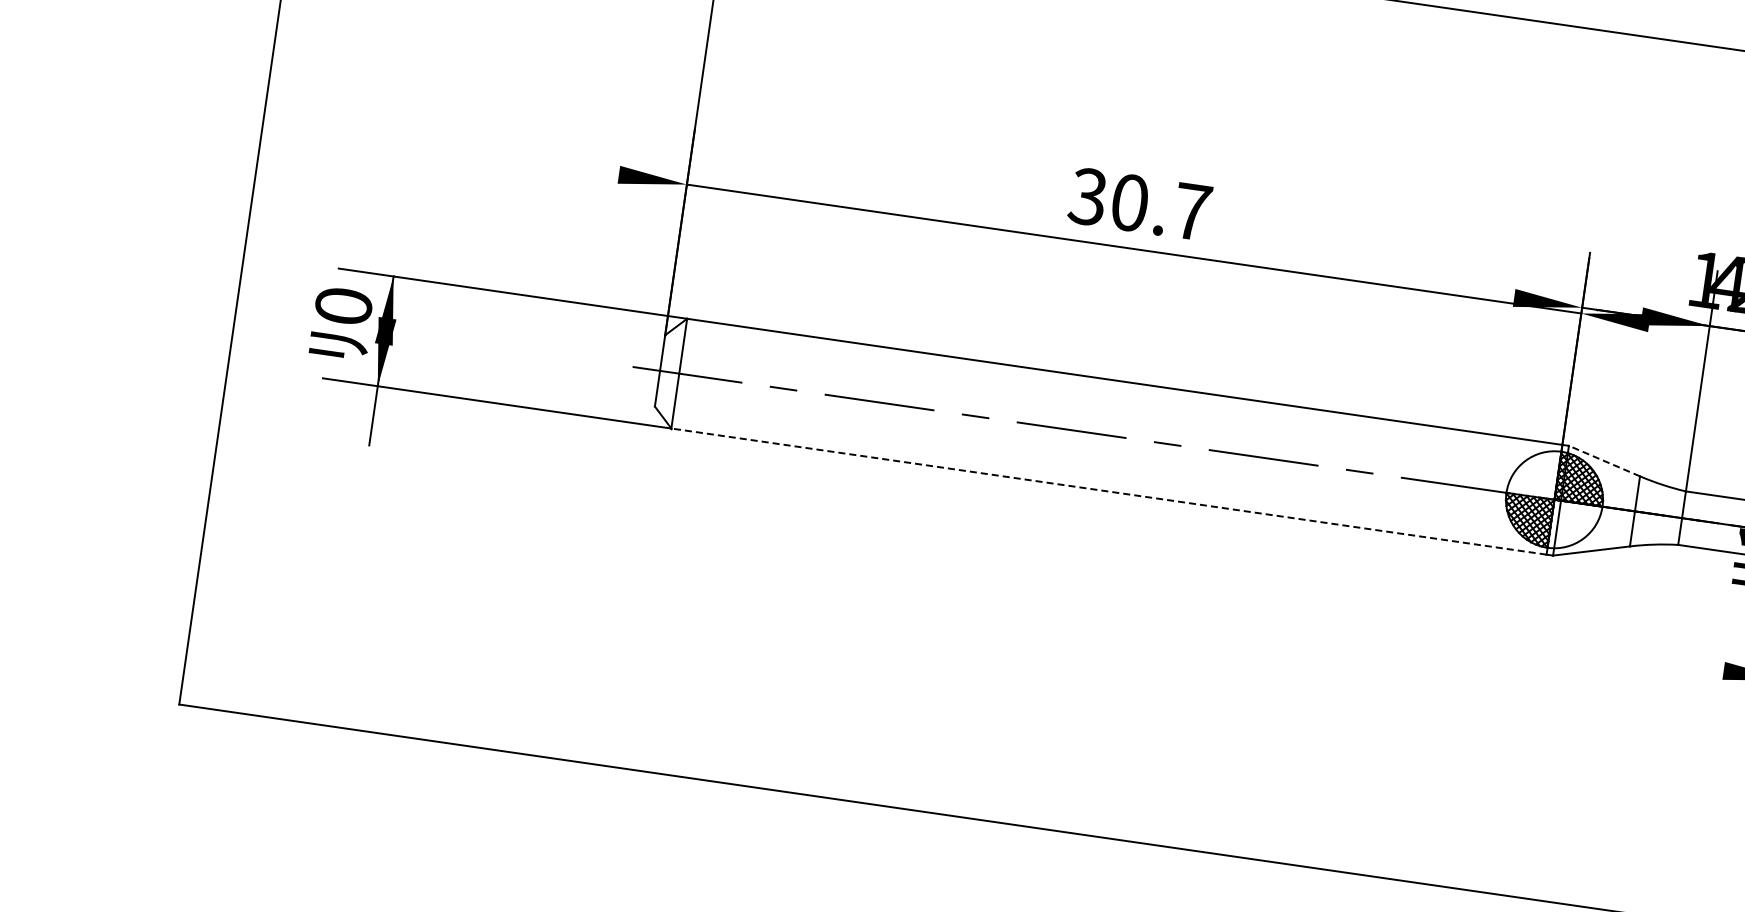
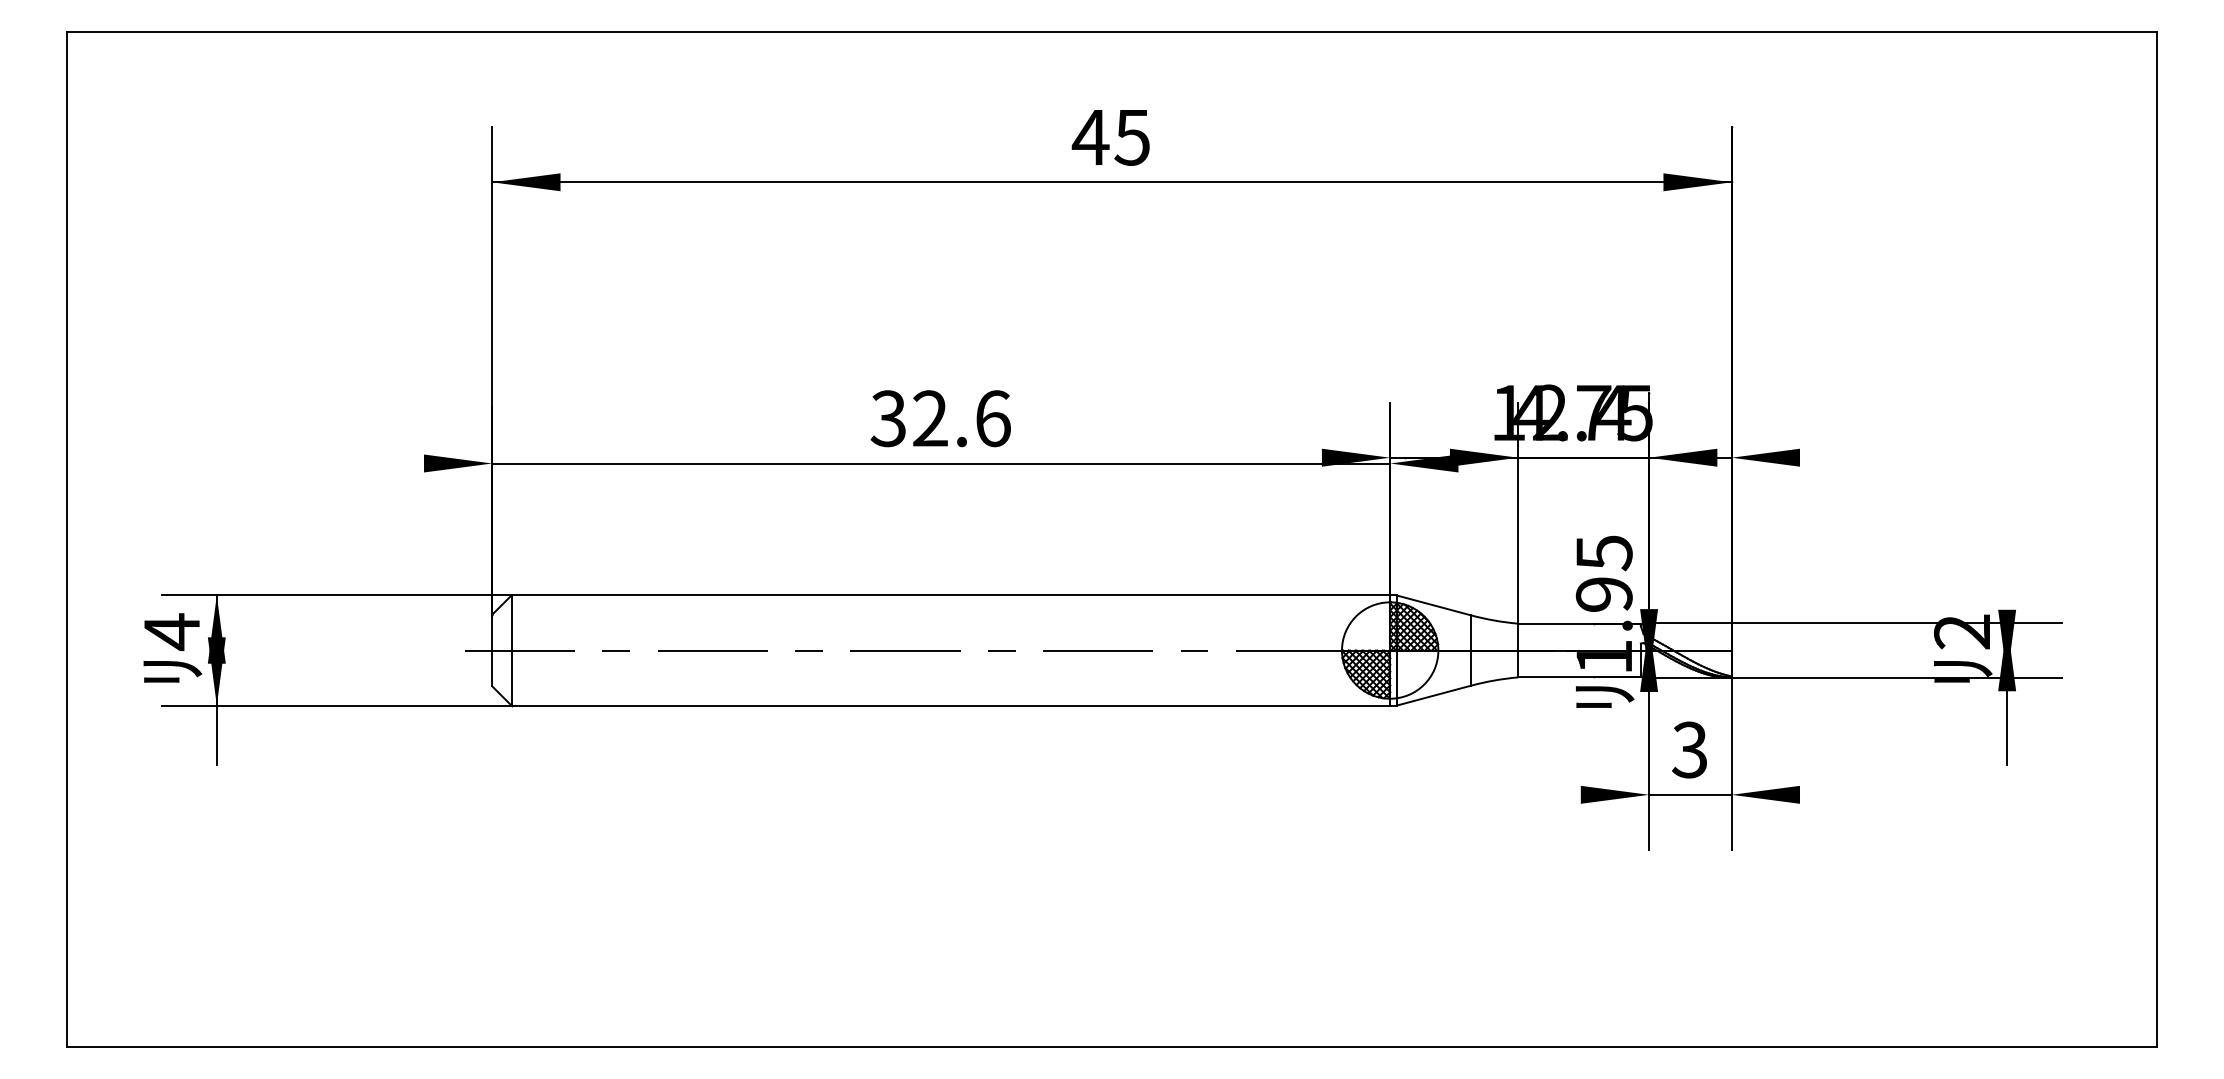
text: (1160, 207) -> (961, 418), 30.7 -> 32.6
text: (343, 306) -> (171, 632), 0 -> 4
line: (1604, 461) -> (1433, 605), dashed -> solid
line: (1108, 491) -> (950, 705), dashed -> solid

